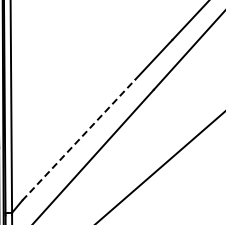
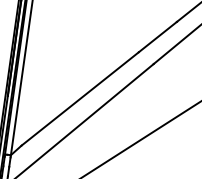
line: (78, 140) -> (79, 99), dashed -> solid

